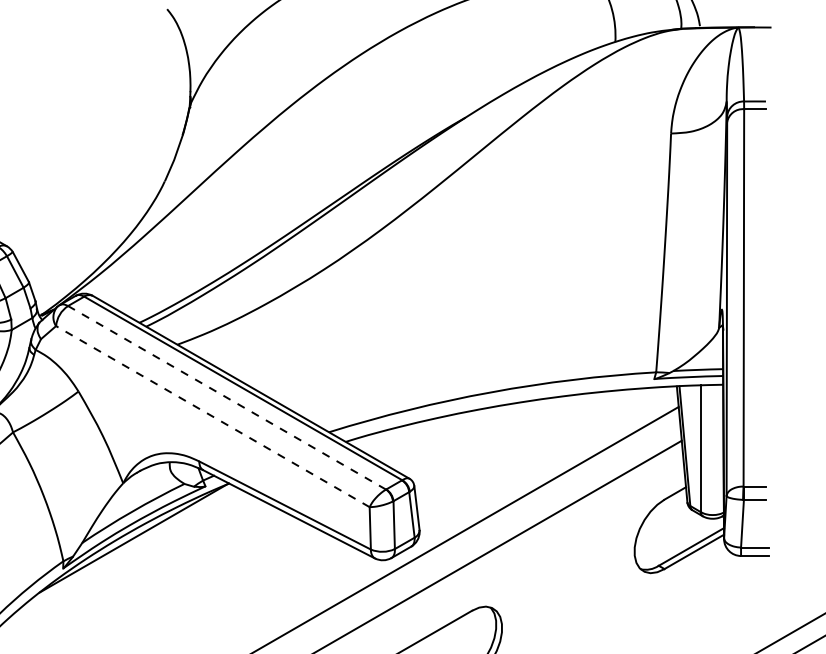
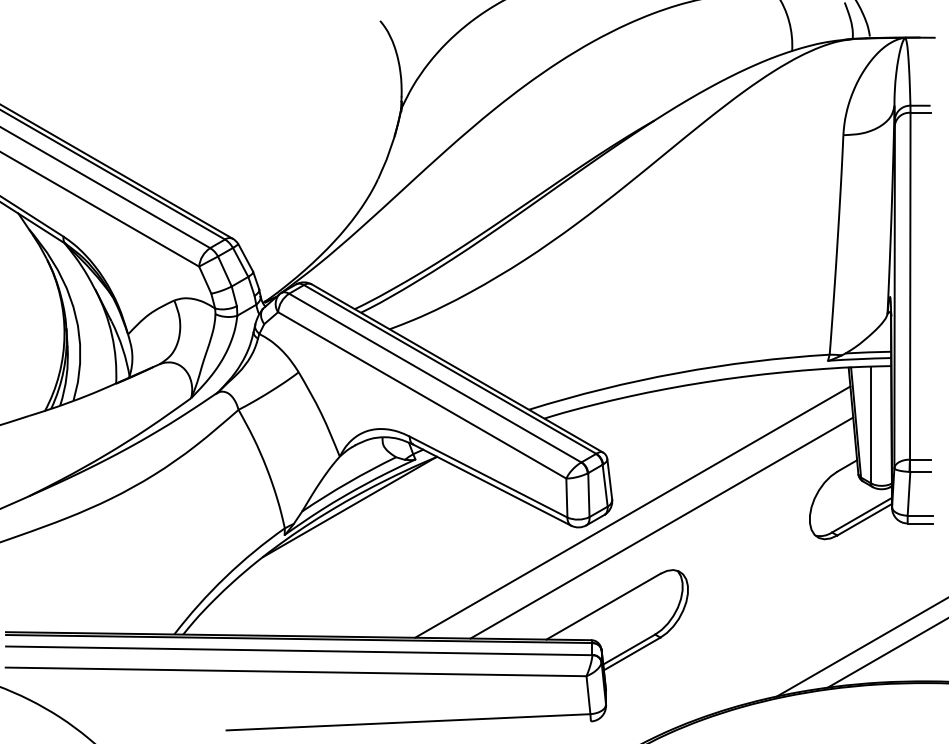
line: (227, 398) -> (435, 378), dashed -> solid
line: (212, 416) -> (421, 395), dashed -> solid

